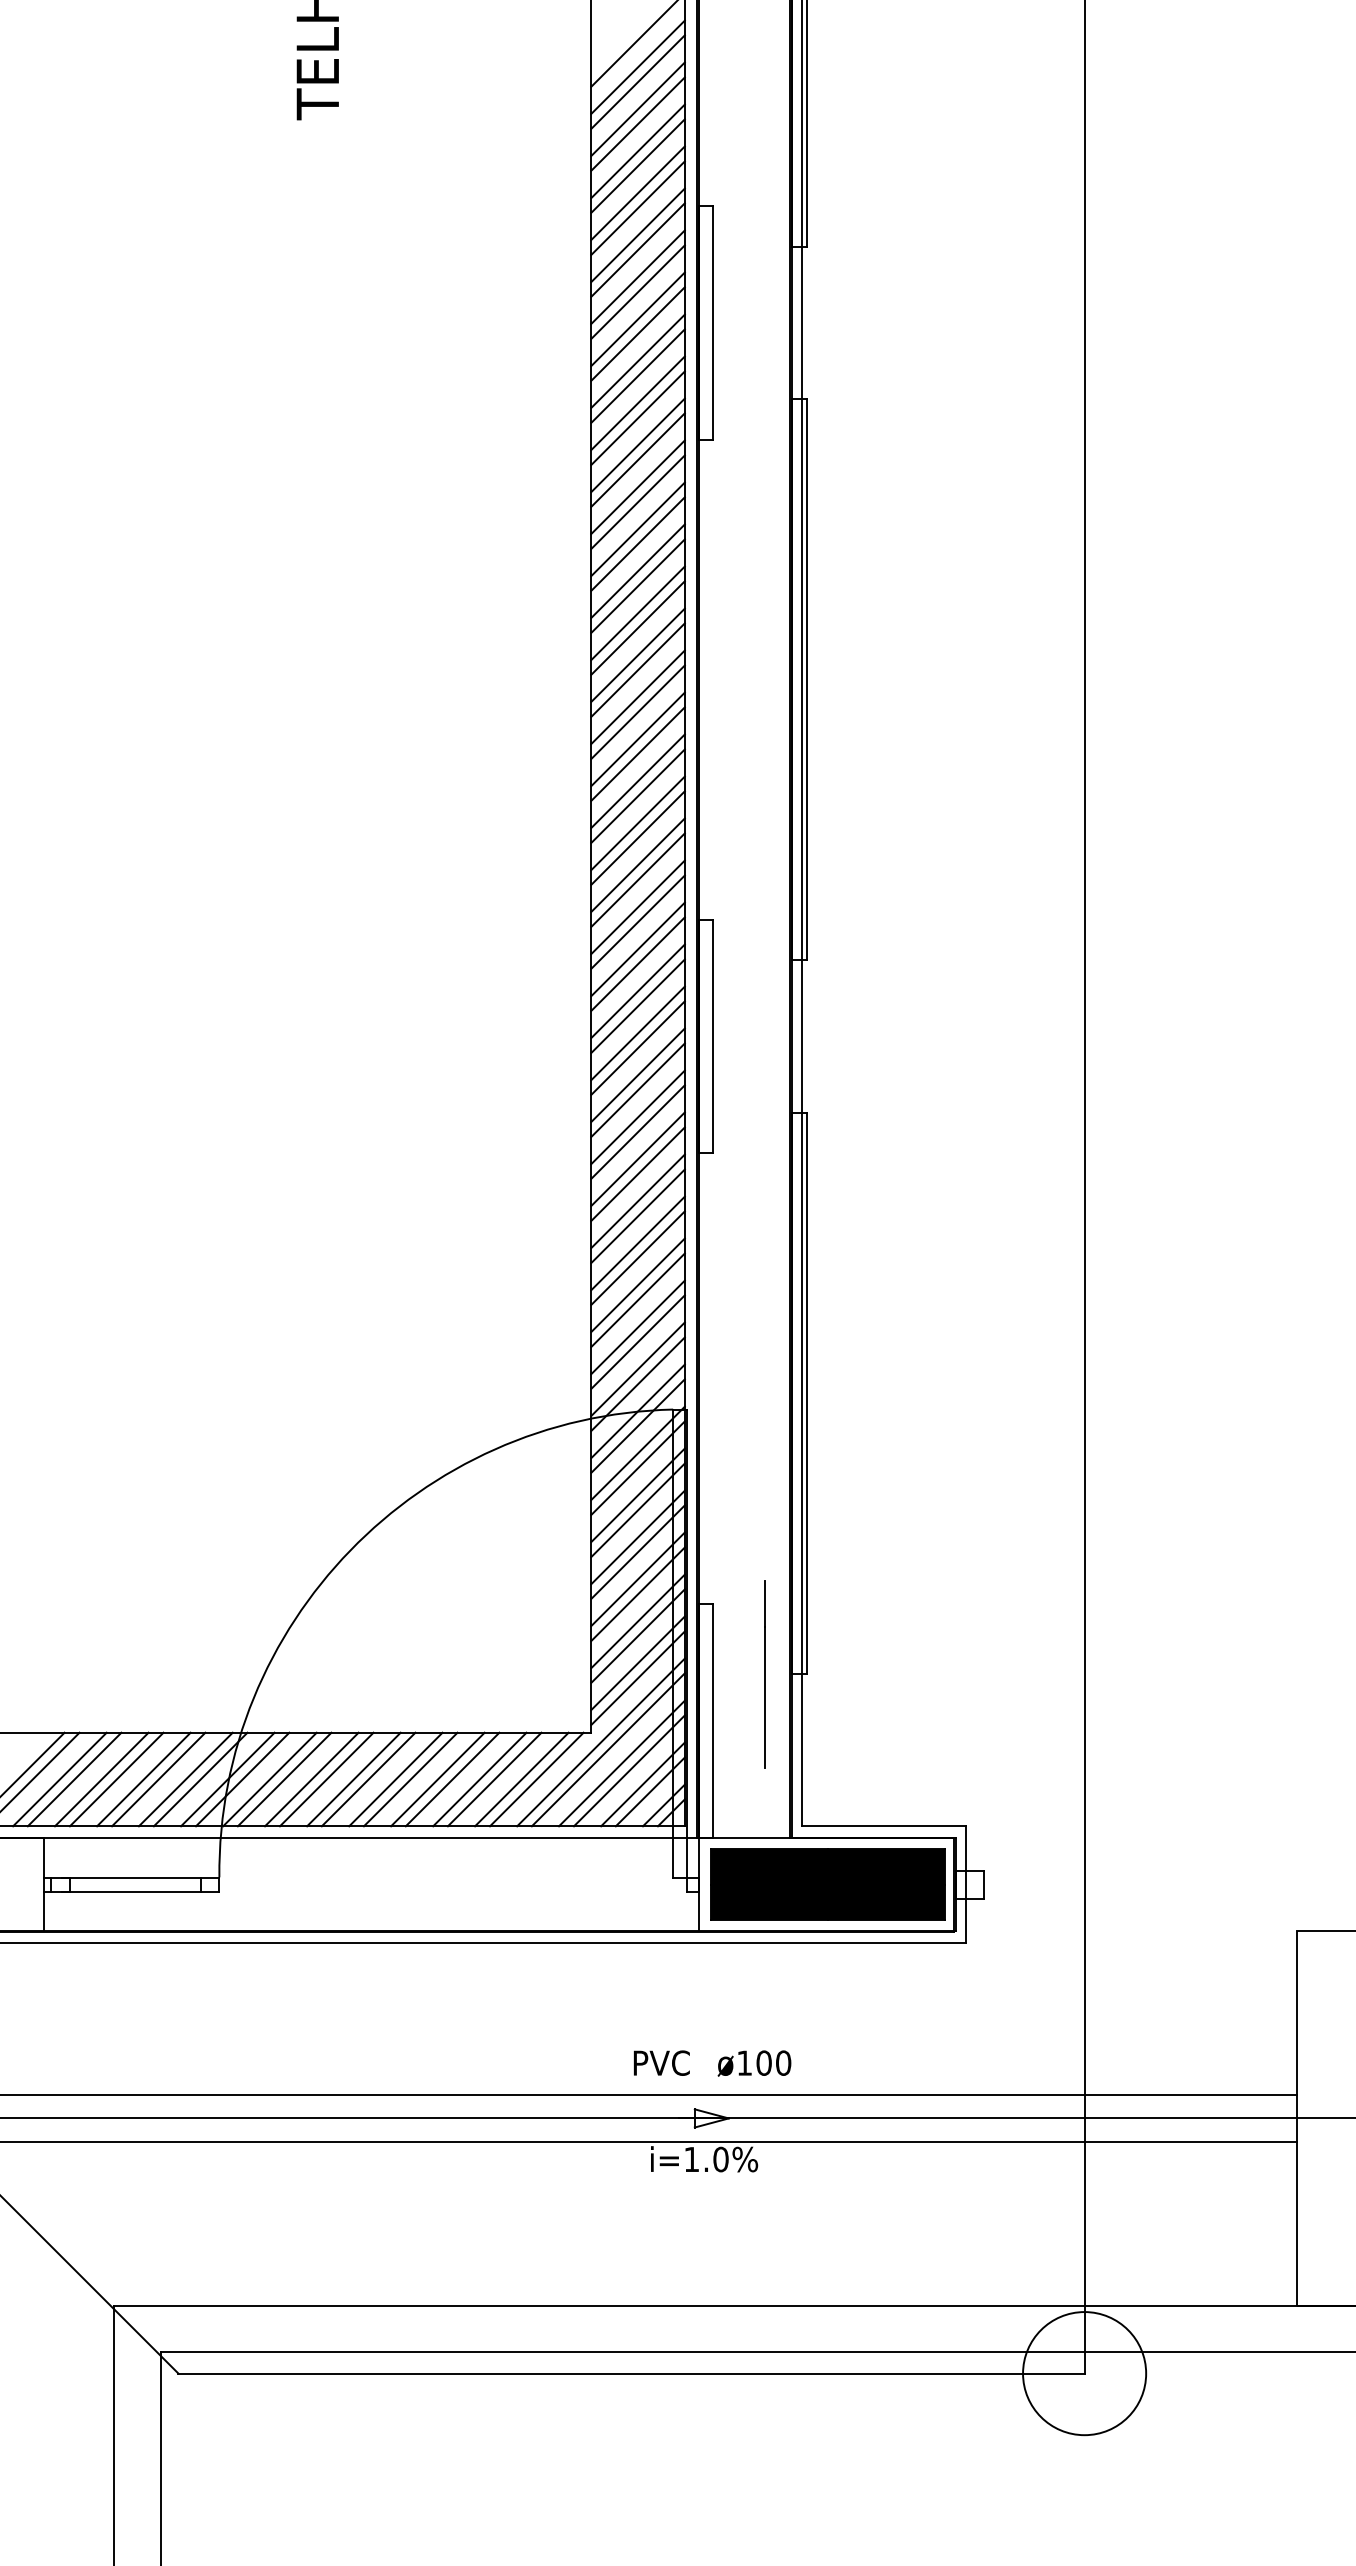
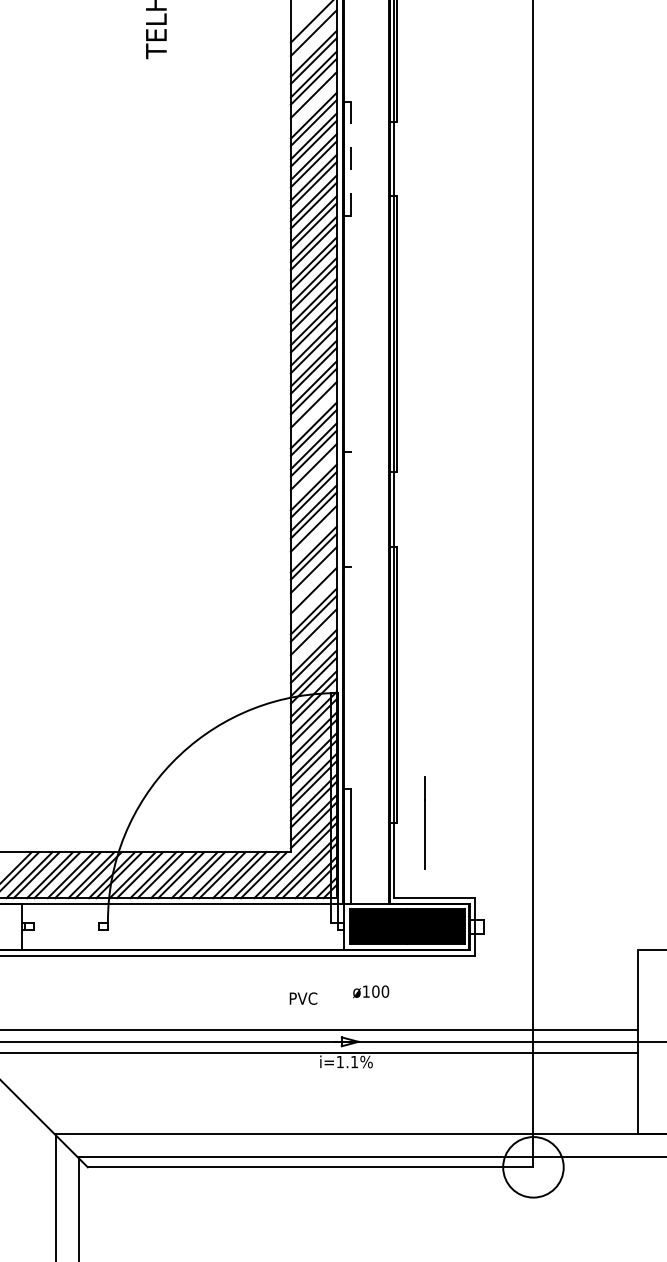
line: (637, 82) -> (313, 40), removed
line: (637, 208) -> (313, 102), removed
line: (712, 322) -> (350, 158), solid -> dashed
line: (637, 838) -> (313, 412), removed
line: (637, 964) -> (313, 474), removed
line: (712, 1035) -> (350, 509), removed
line: (637, 1090) -> (313, 536), removed
line: (637, 1174) -> (313, 577), removed
line: (637, 1216) -> (313, 598), removed
line: (637, 1300) -> (313, 639), removed
line: (763, 1672) -> (424, 822), moved
line: (130, 1877) -> (64, 923), removed
line: (130, 1892) -> (64, 930), removed
text: (661, 2062) -> (303, 998), moved
text: (755, 2062) -> (371, 991), moved
text: (720, 2158) -> (354, 1061), i=1.0% -> i=1.1%

